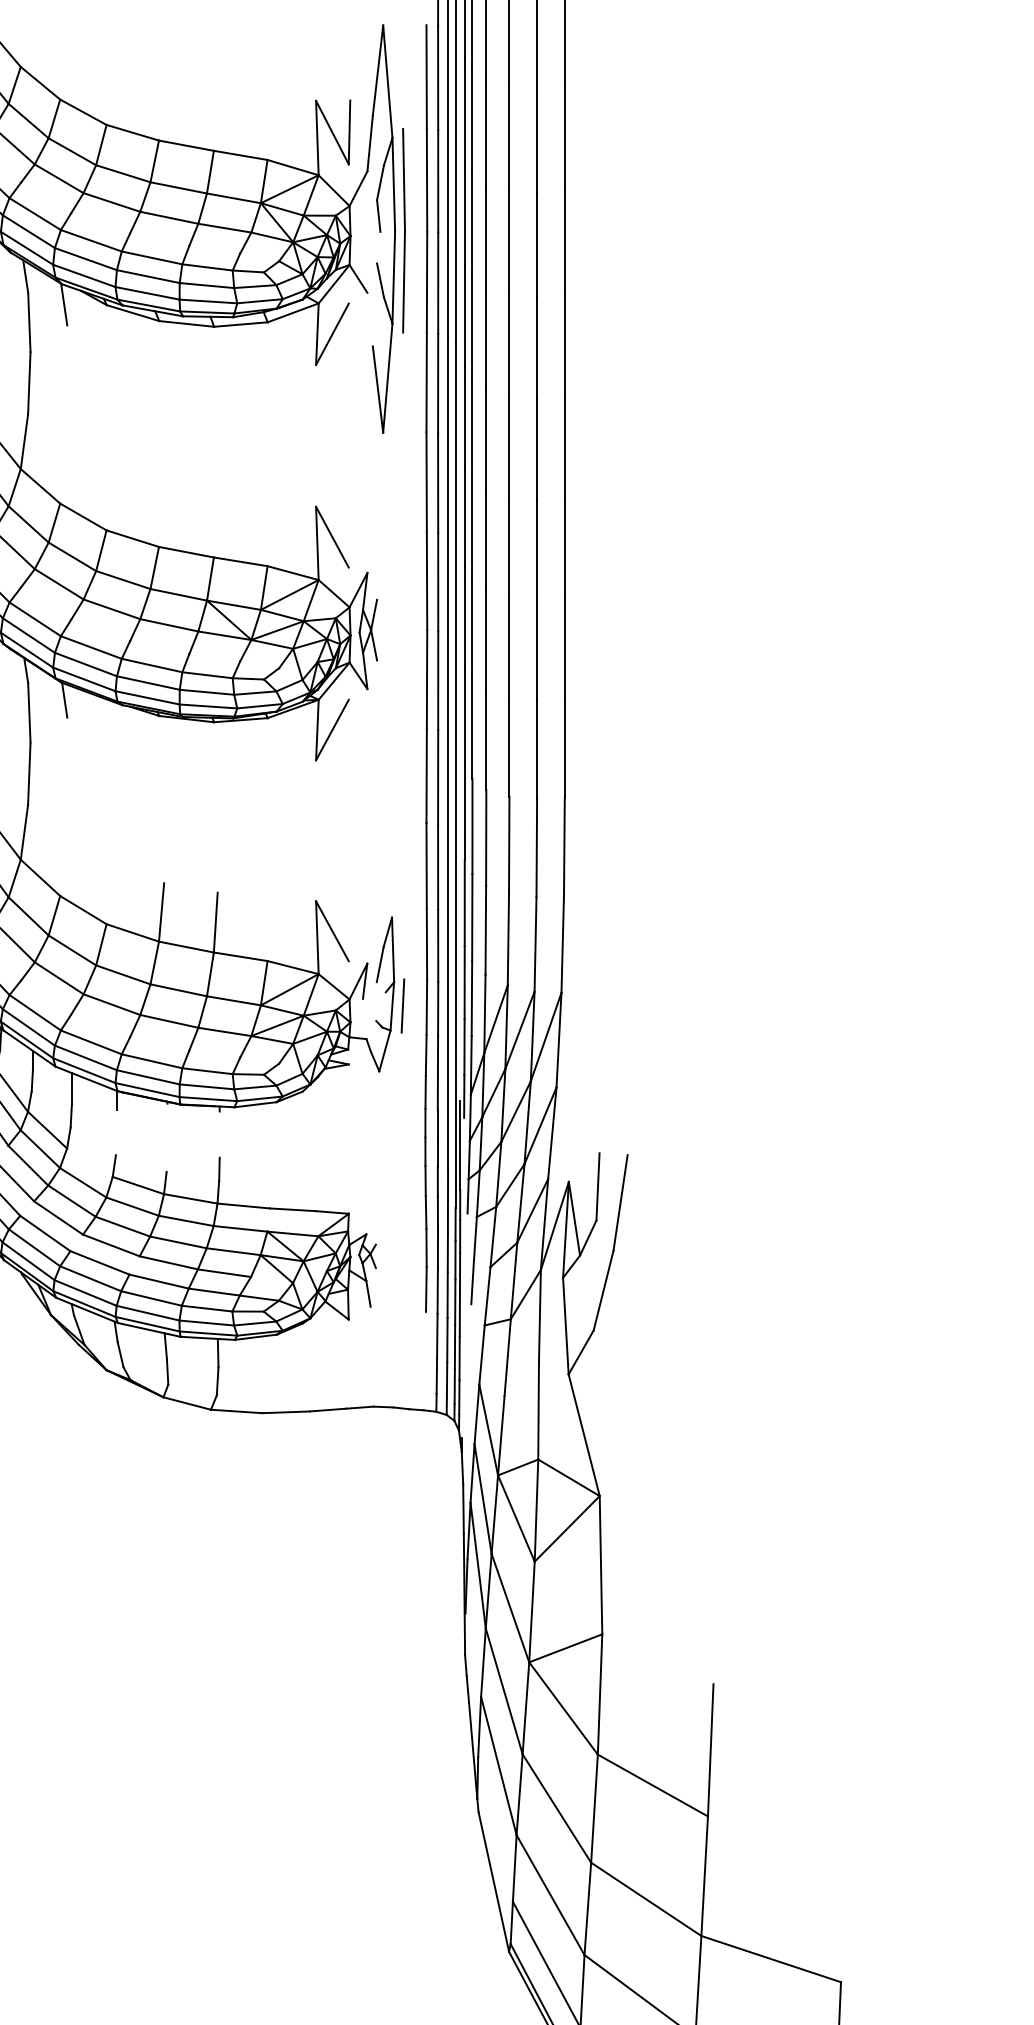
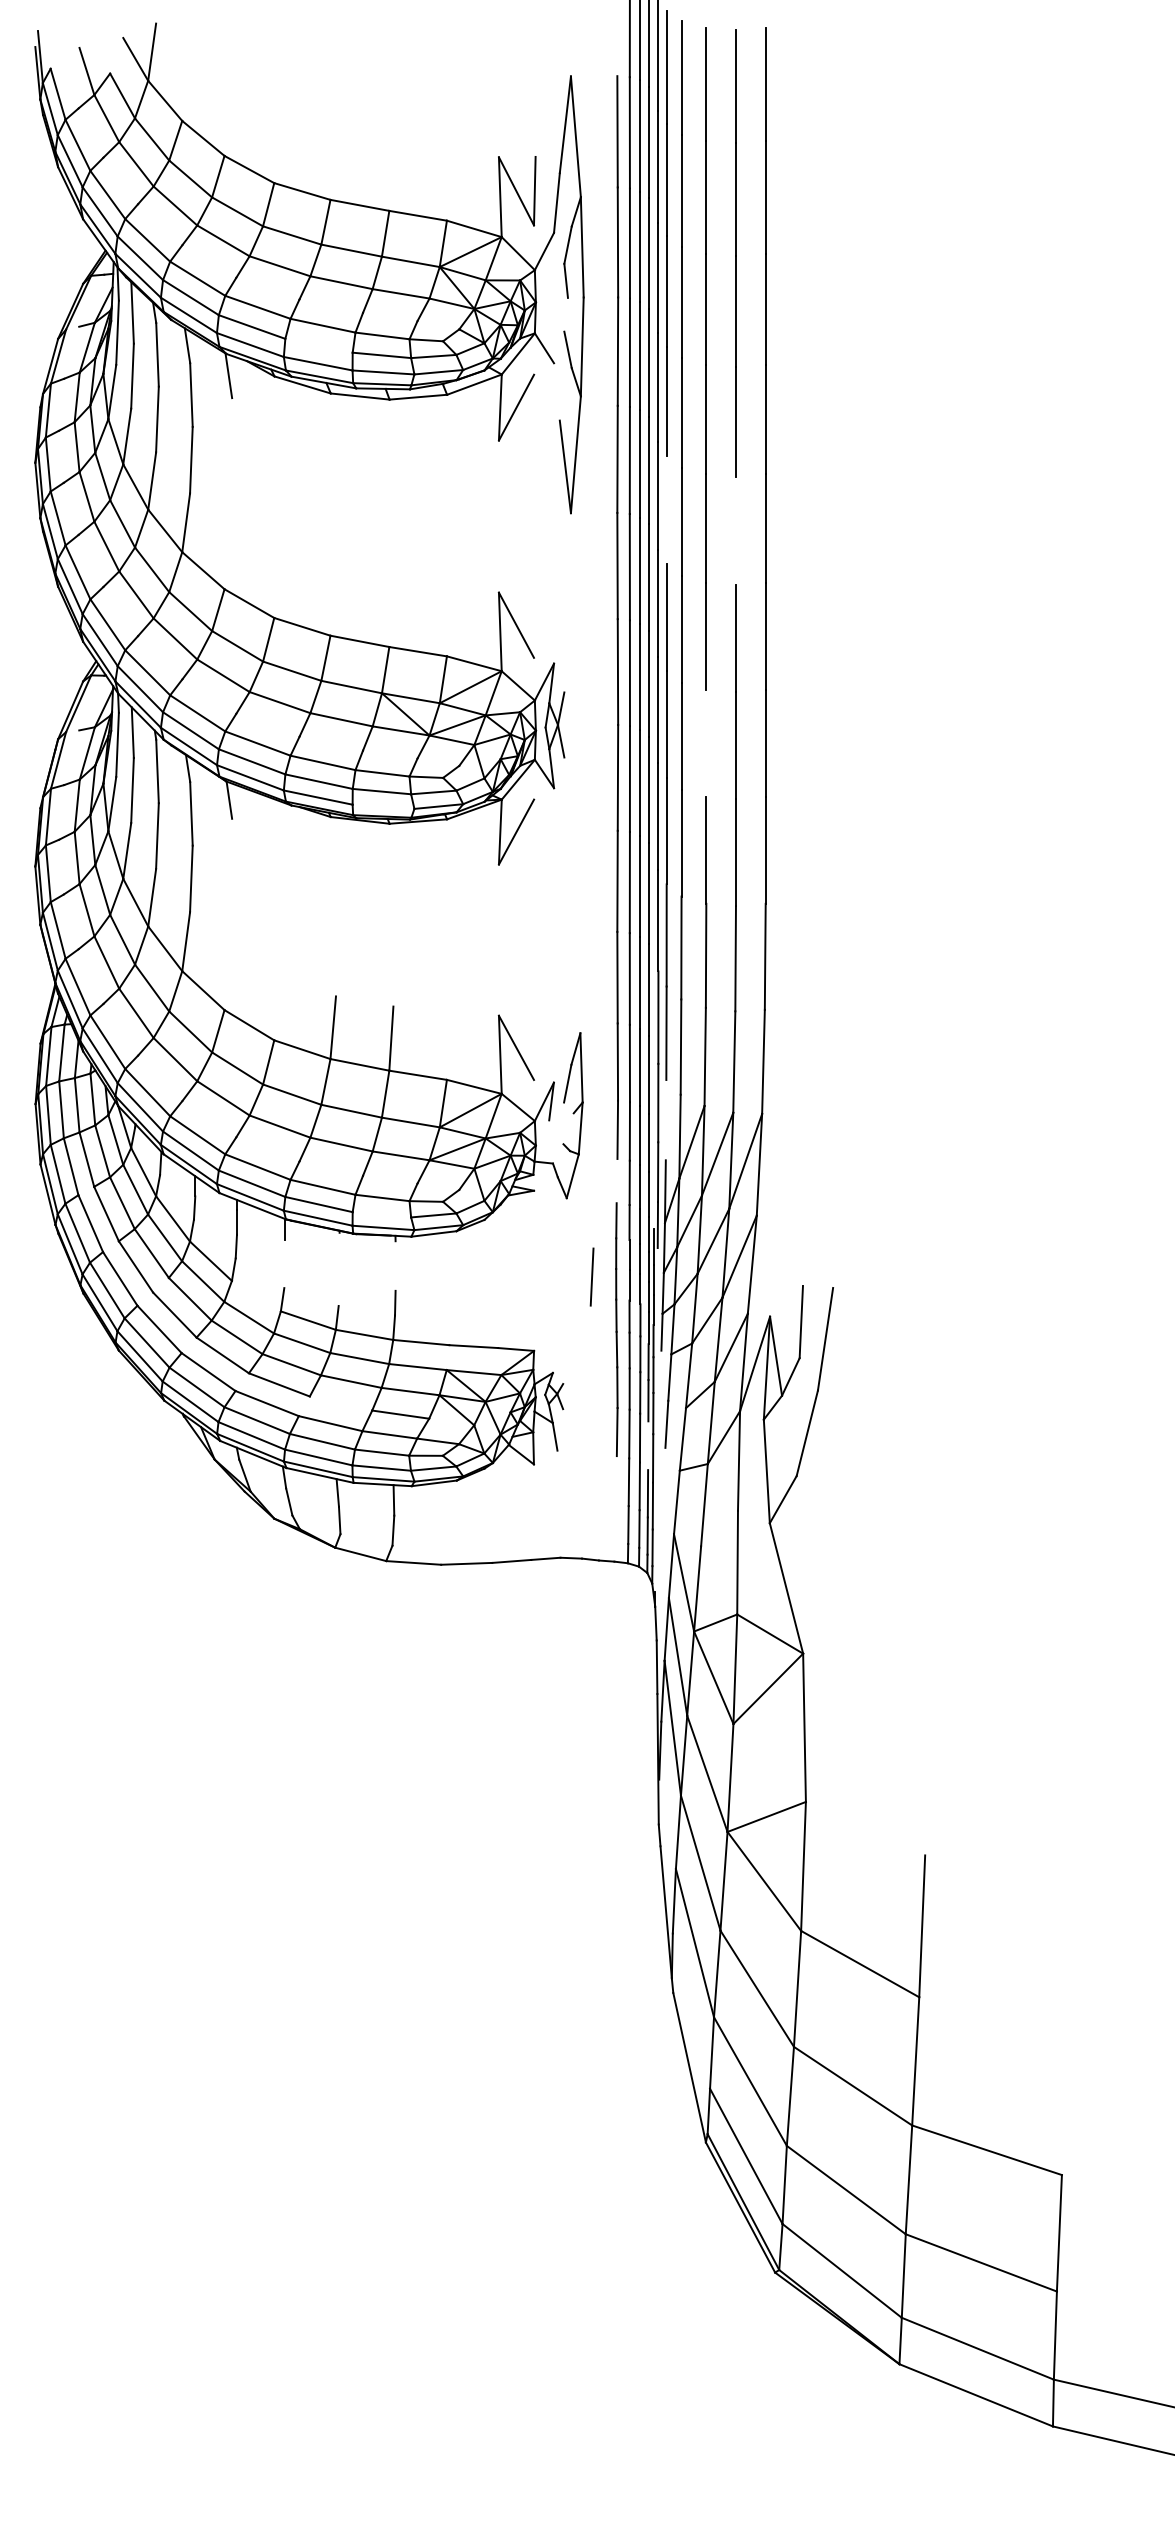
part: (404, 230) -> (593, 296), removed
line: (147, 276) -> (318, 345), removed
line: (472, 430) -> (666, 510), removed
line: (536, 448) -> (735, 530), removed
line: (509, 647) -> (706, 743), removed
line: (208, 706) -> (383, 806), removed
line: (471, 998) -> (665, 1119), removed
line: (402, 1005) -> (591, 1276), moved
line: (425, 1054) -> (616, 1180), removed
line: (206, 1086) -> (381, 1214), removed
line: (168, 1262) -> (340, 1403), removed
line: (455, 1301) -> (648, 1445), removed

